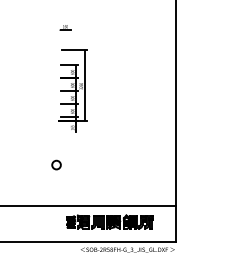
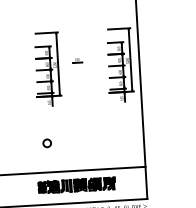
part: (65, 27) -> (77, 60), moved
part: (153, 90) -> (119, 65), added
circle: (56, 164) -> (47, 142), moved
part: (109, 221) -> (76, 185), moved

